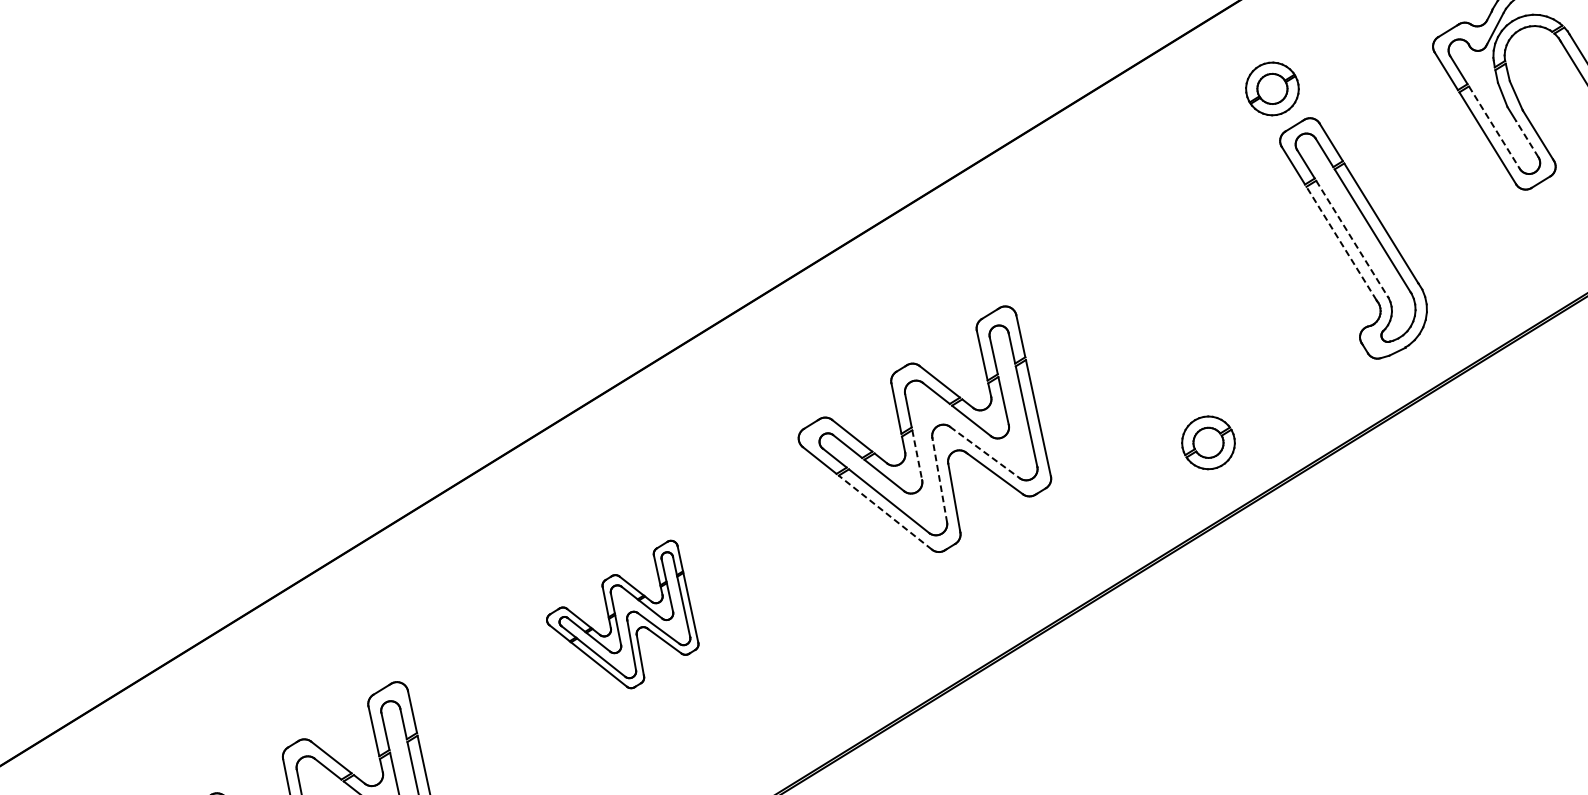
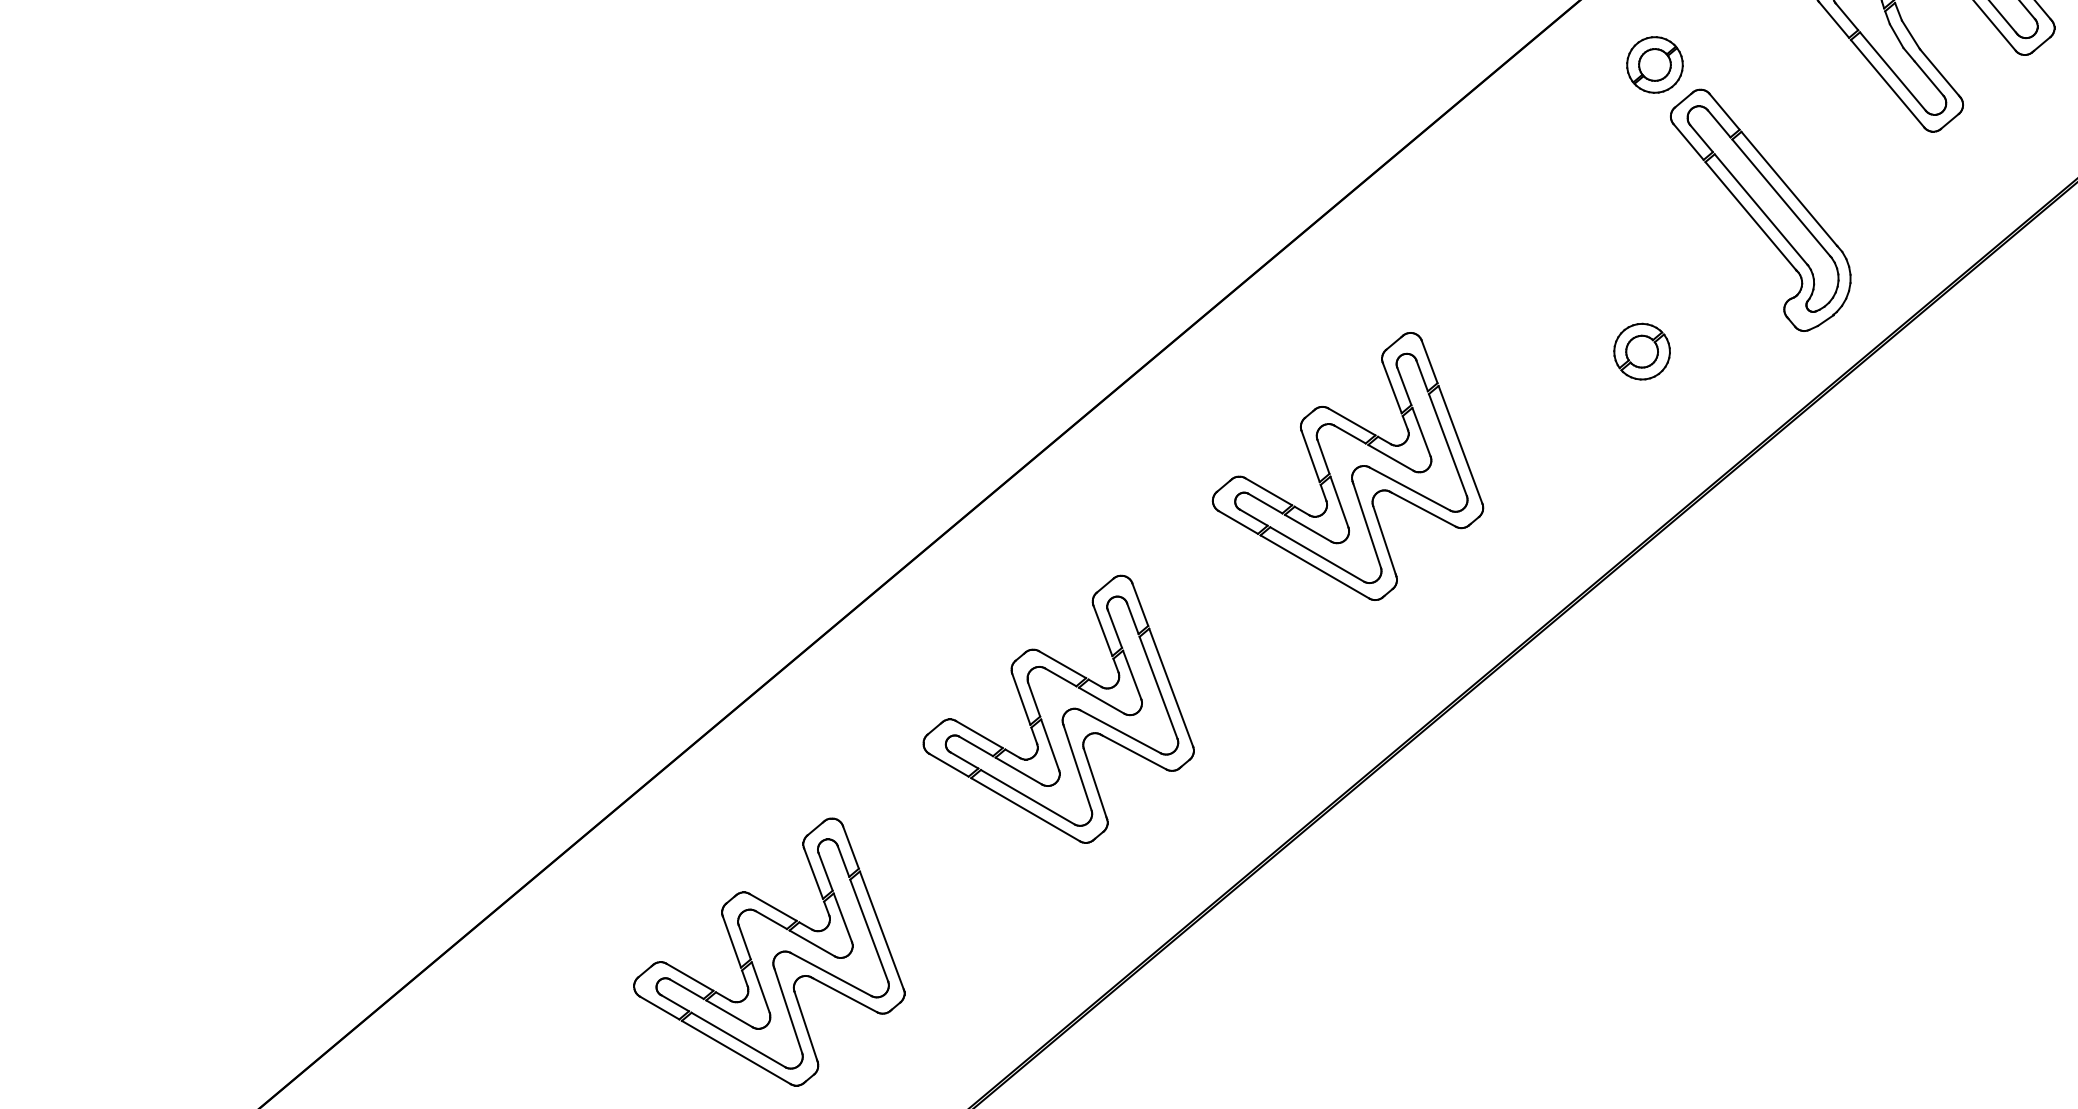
line: (1494, 127) -> (1893, 71), dashed -> solid
line: (1526, 139) -> (1928, 78), dashed -> solid
line: (1352, 238) -> (1761, 209), dashed -> solid
line: (1341, 242) -> (1750, 215), dashed -> solid
part: (1207, 442) -> (1641, 351), moved
line: (984, 452) -> (1409, 488), dashed -> solid
line: (917, 455) -> (1339, 502), dashed -> solid
line: (940, 481) -> (1367, 525), dashed -> solid
line: (885, 512) -> (1314, 566), dashed -> solid
part: (625, 610) -> (1058, 708), size x1.67

